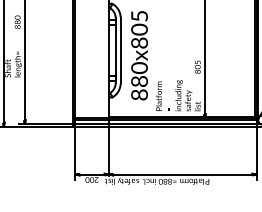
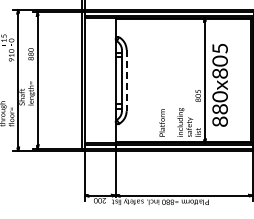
line: (120, 51) -> (126, 81), solid -> dashed
text: (138, 55) -> (219, 85), moved

